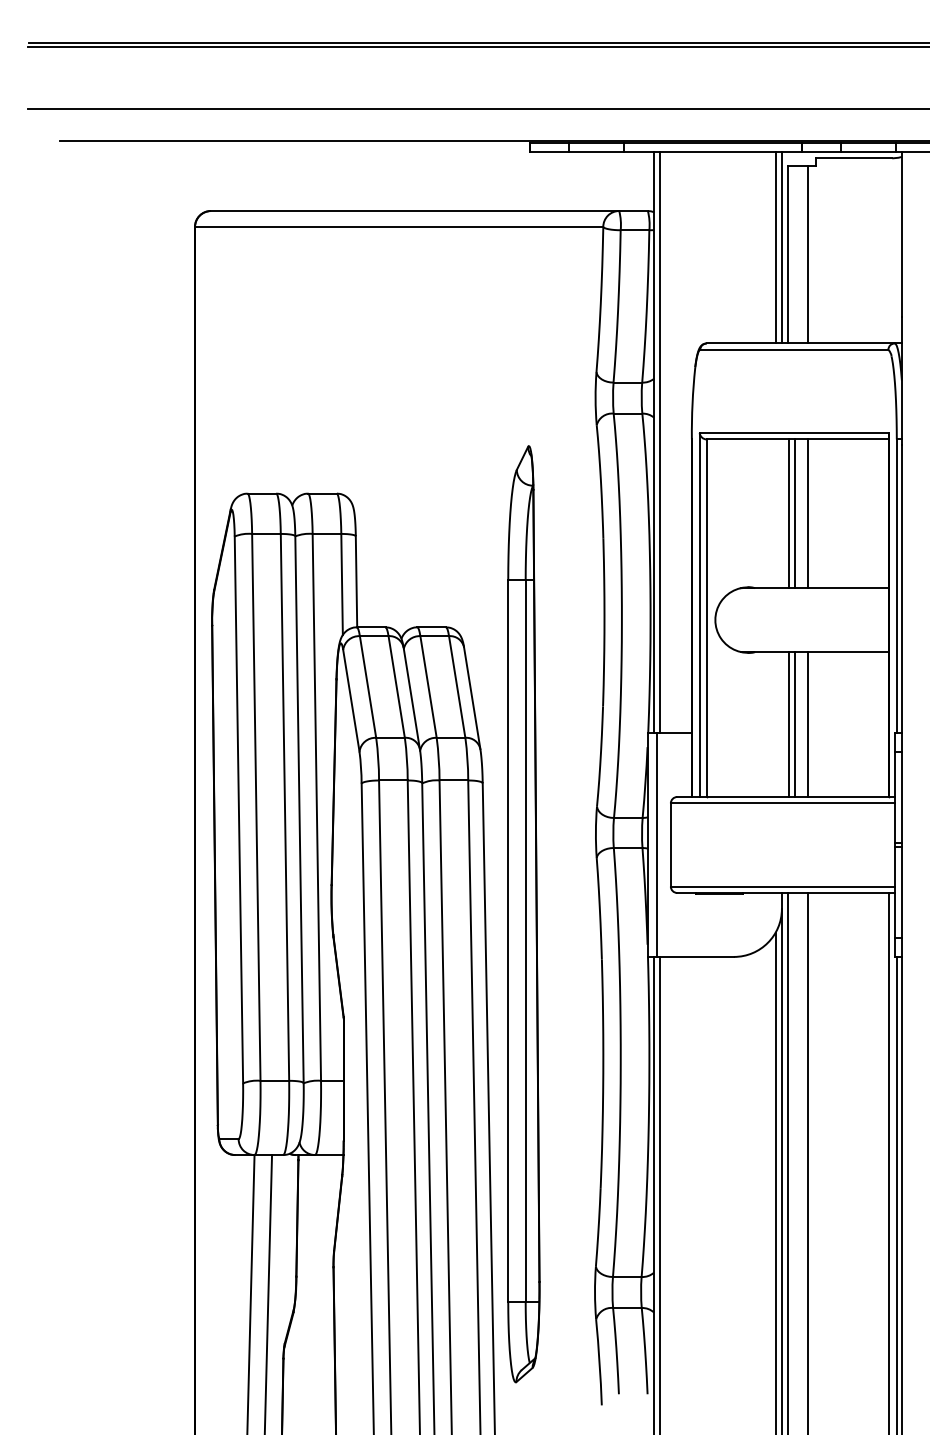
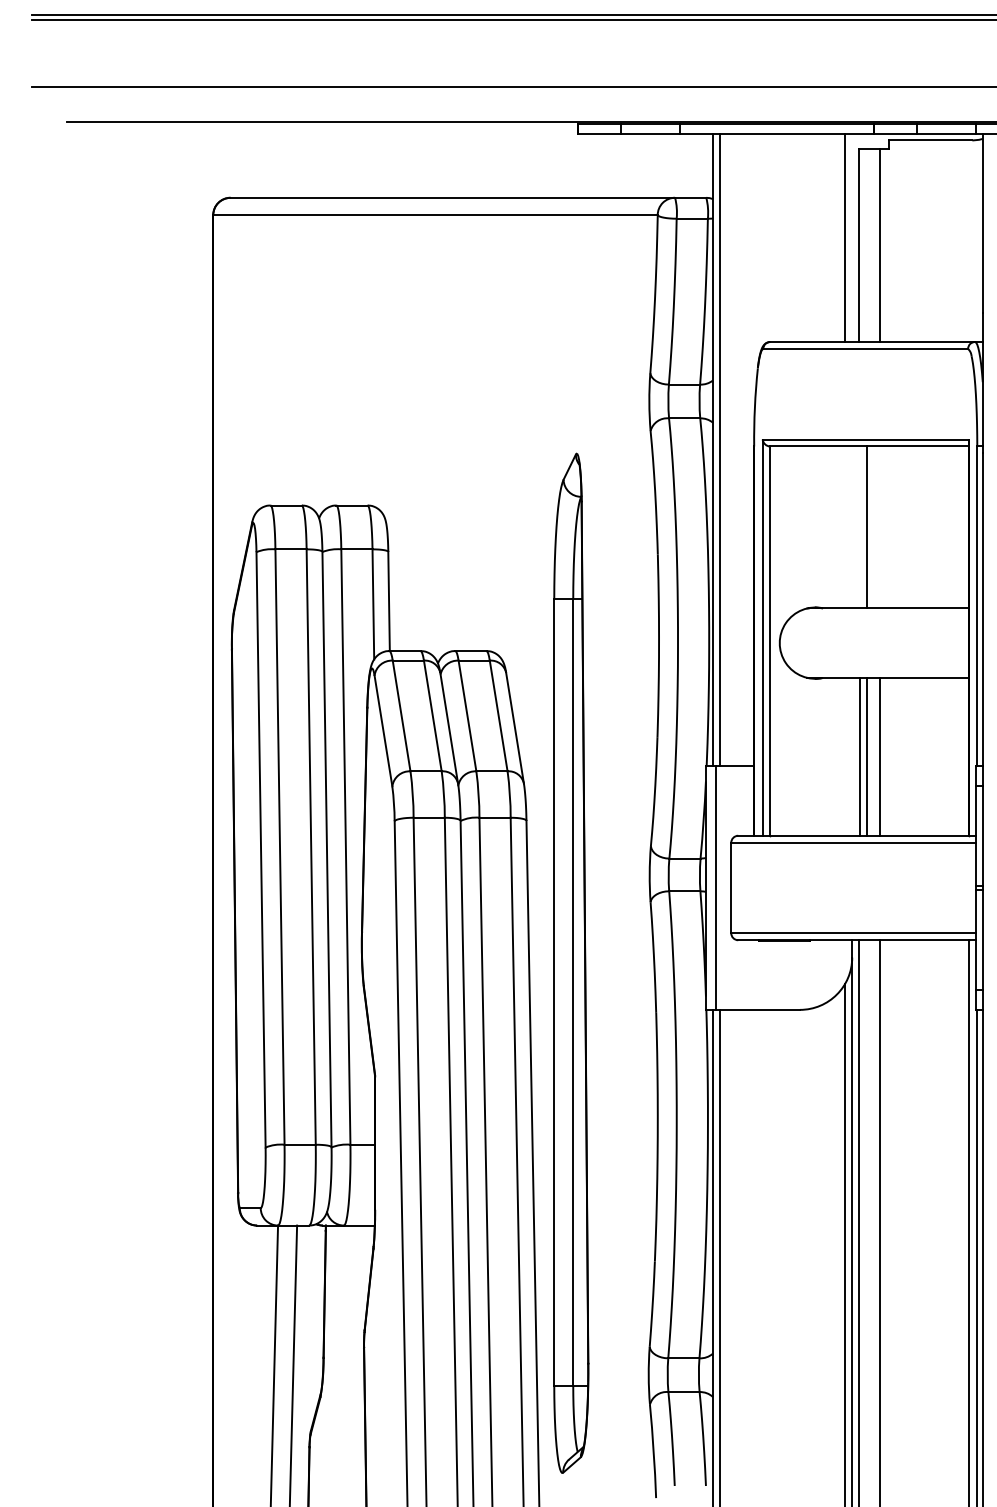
line: (781, 247) -> (851, 237), removed
line: (789, 513) -> (860, 527), removed
line: (807, 513) -> (880, 527), removed

